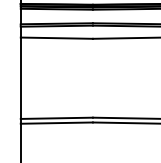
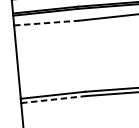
line: (57, 38) -> (47, 23), solid -> dashed
line: (57, 123) -> (54, 99), solid -> dashed

